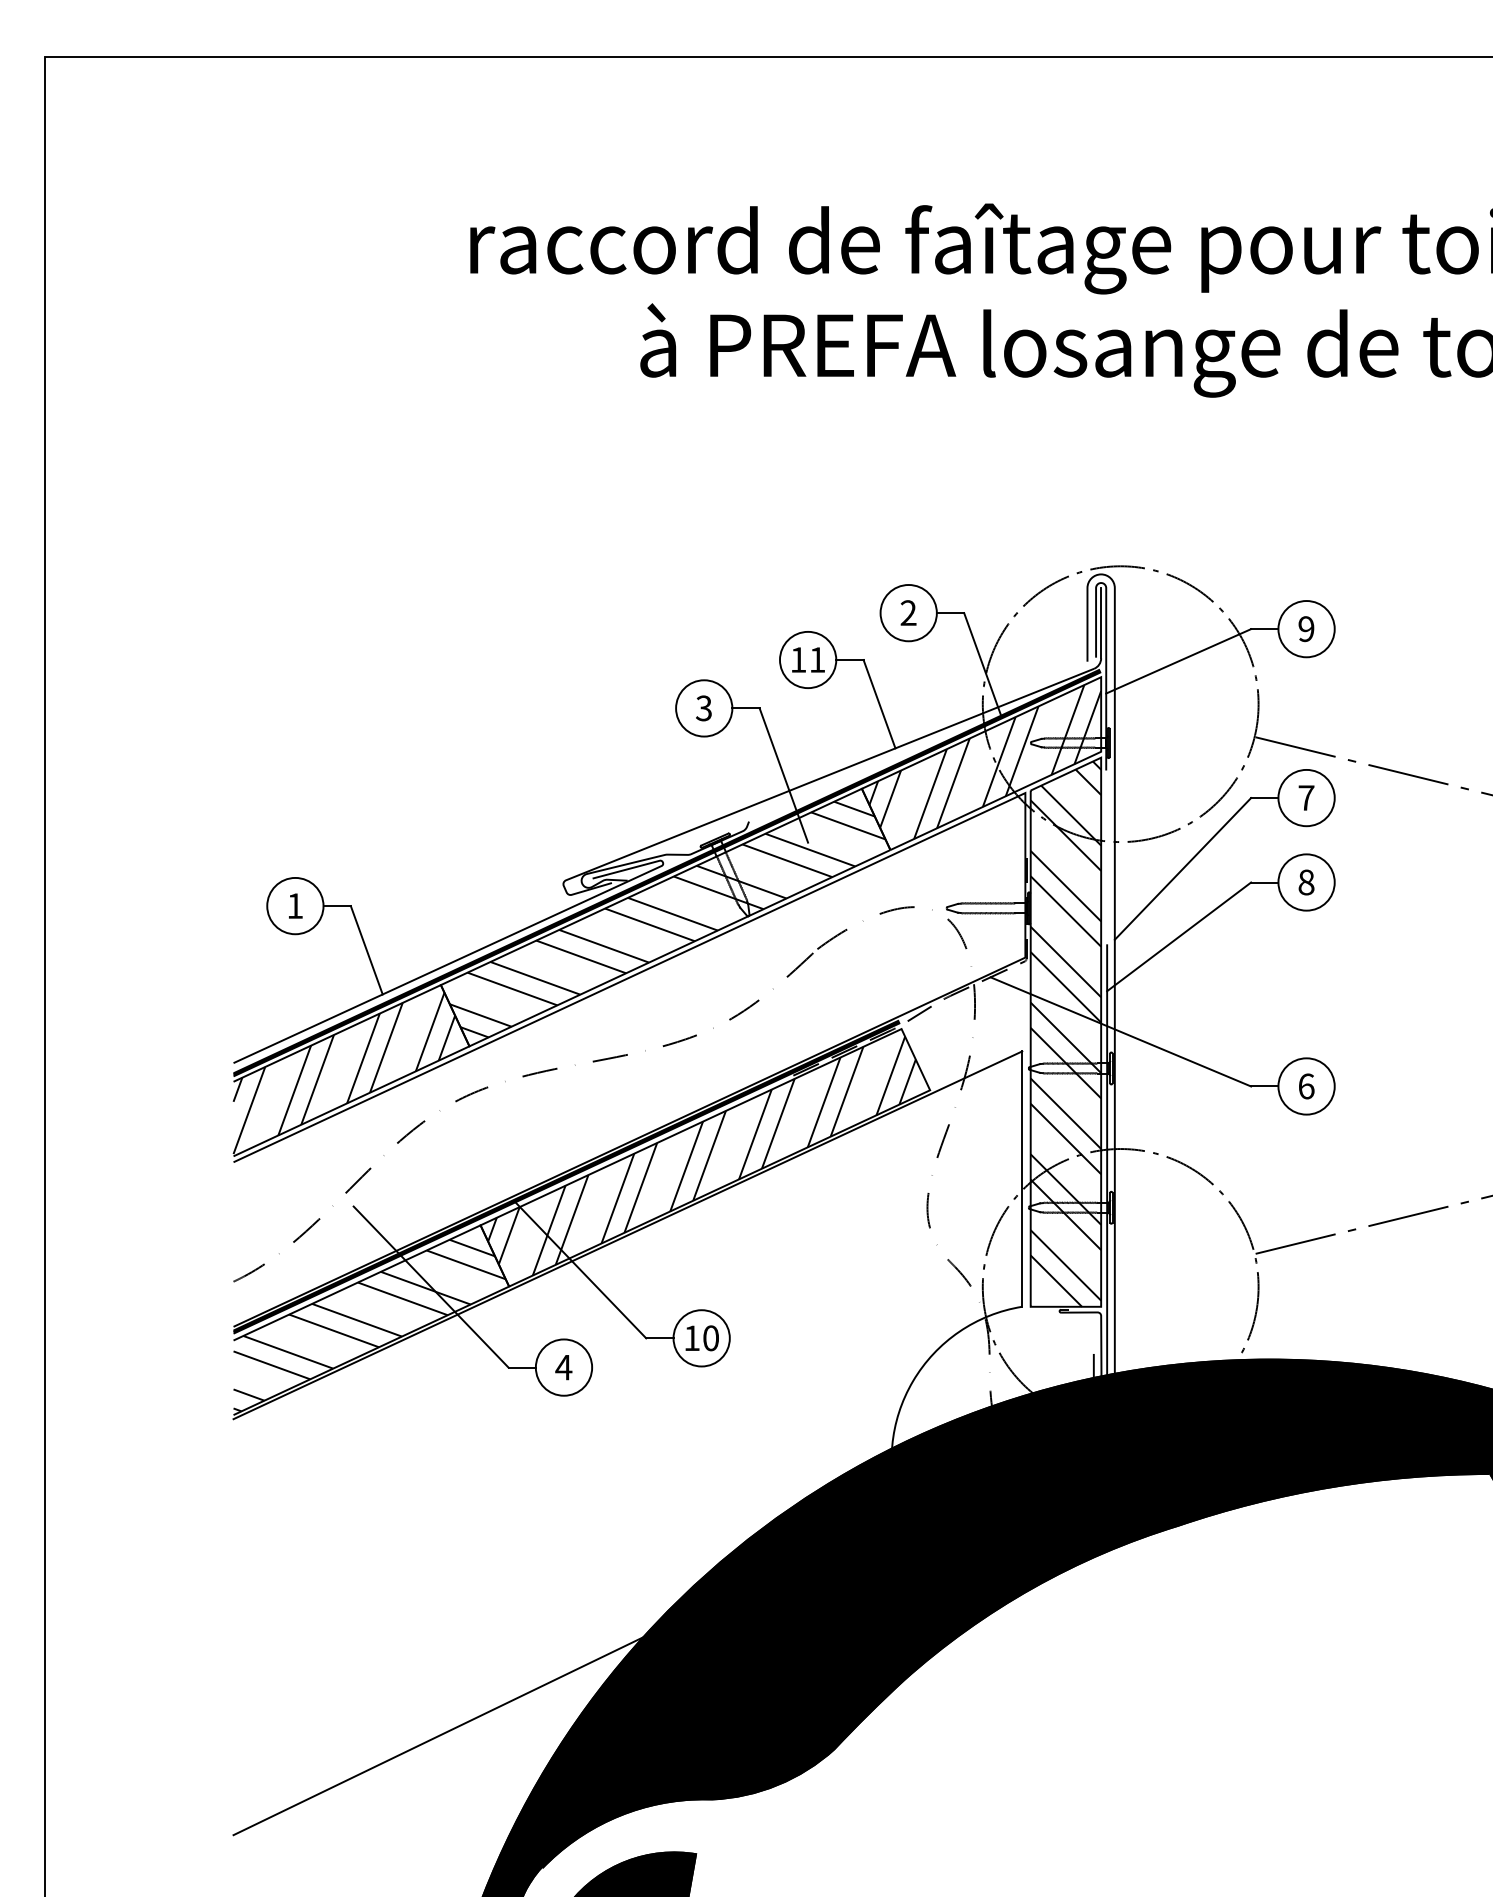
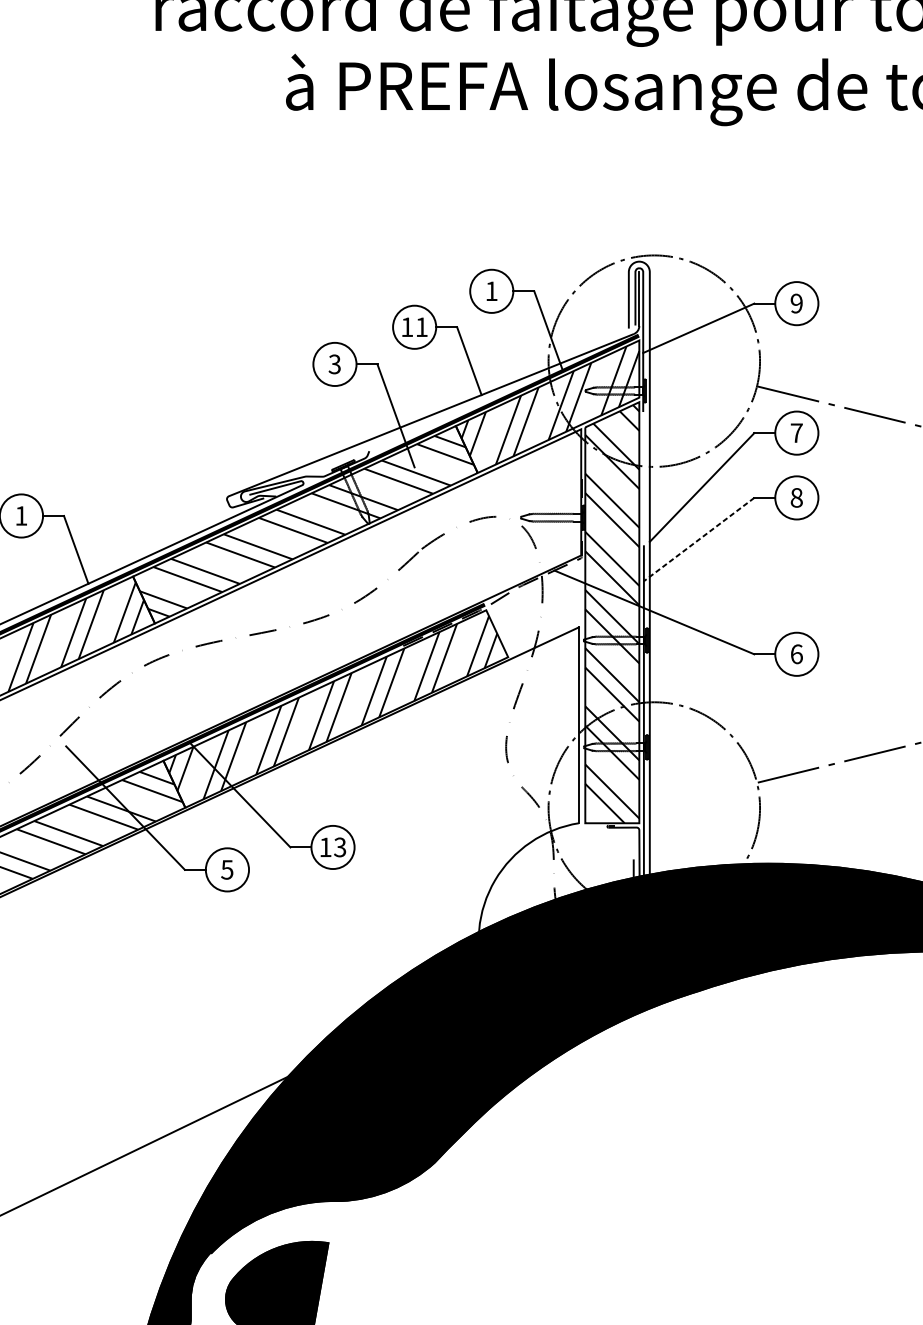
text: (908, 612) -> (491, 290), 2 -> 1
line: (1178, 937) -> (698, 540), solid -> dashed
text: (710, 1338) -> (339, 847), 10 -> 13
text: (563, 1367) -> (227, 869), 4 -> 5

